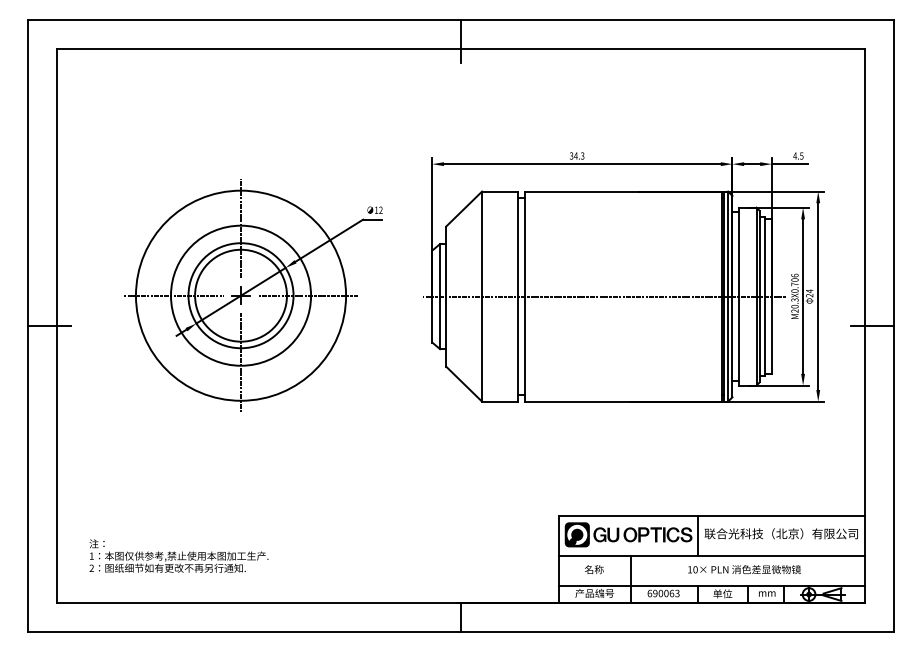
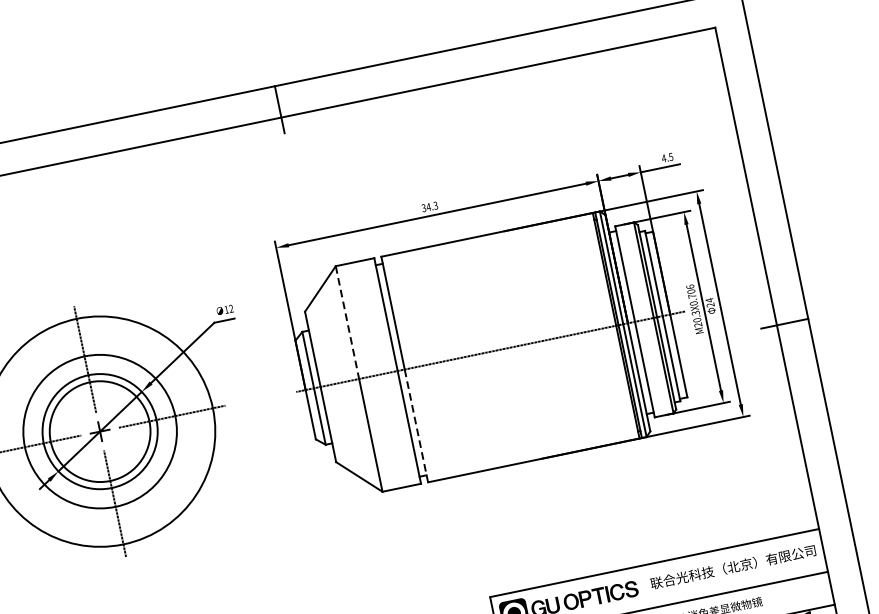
line: (482, 244) -> (348, 322), solid -> dashed
line: (524, 349) -> (416, 426), solid -> dashed
line: (697, 535) -> (643, 587), removed

